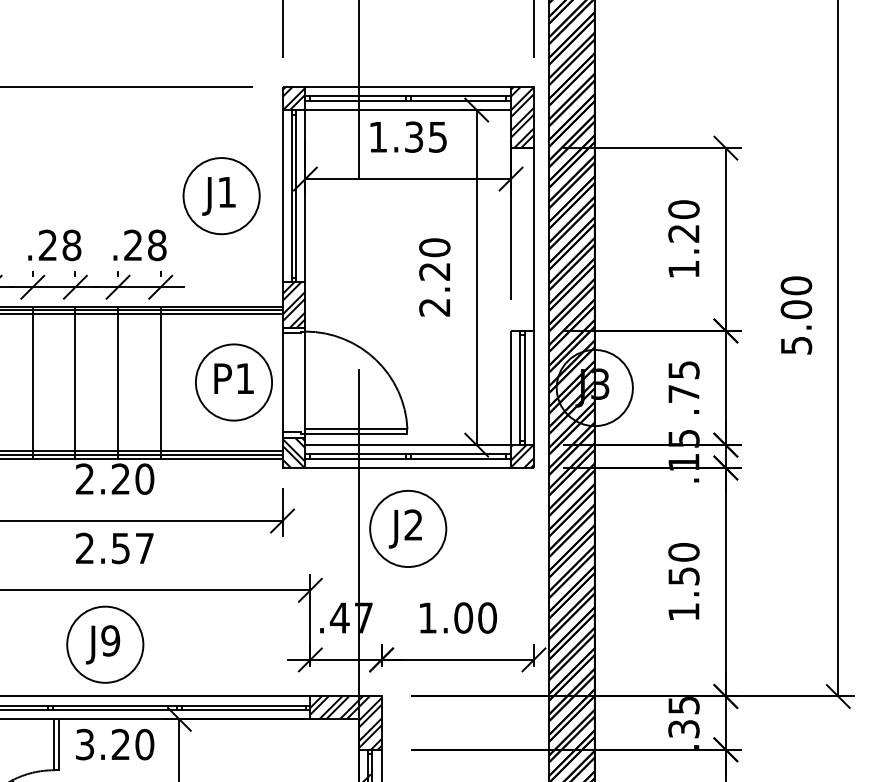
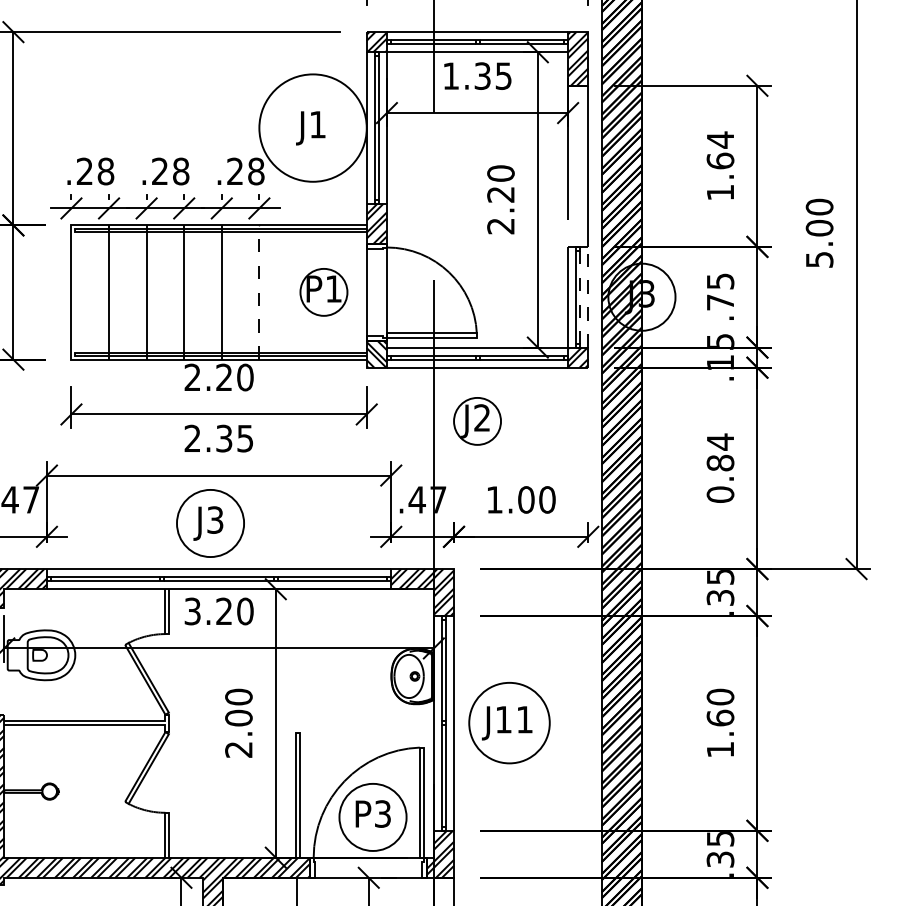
circle: (220, 195) -> (312, 127), size x1.6
text: (683, 221) -> (720, 150), 1.20 -> 1.64
circle: (233, 381) -> (323, 291), size x0.7
line: (160, 382) -> (259, 292), solid -> dashed
line: (534, 387) -> (588, 296), solid -> dashed
line: (525, 388) -> (580, 297), solid -> dashed
circle: (408, 527) -> (477, 420), size x0.7
text: (133, 548) -> (235, 438), 2.57 -> 2.35
text: (683, 581) -> (720, 467), 1.50 -> 0.84
text: (110, 640) -> (215, 519), J9 -> J3

